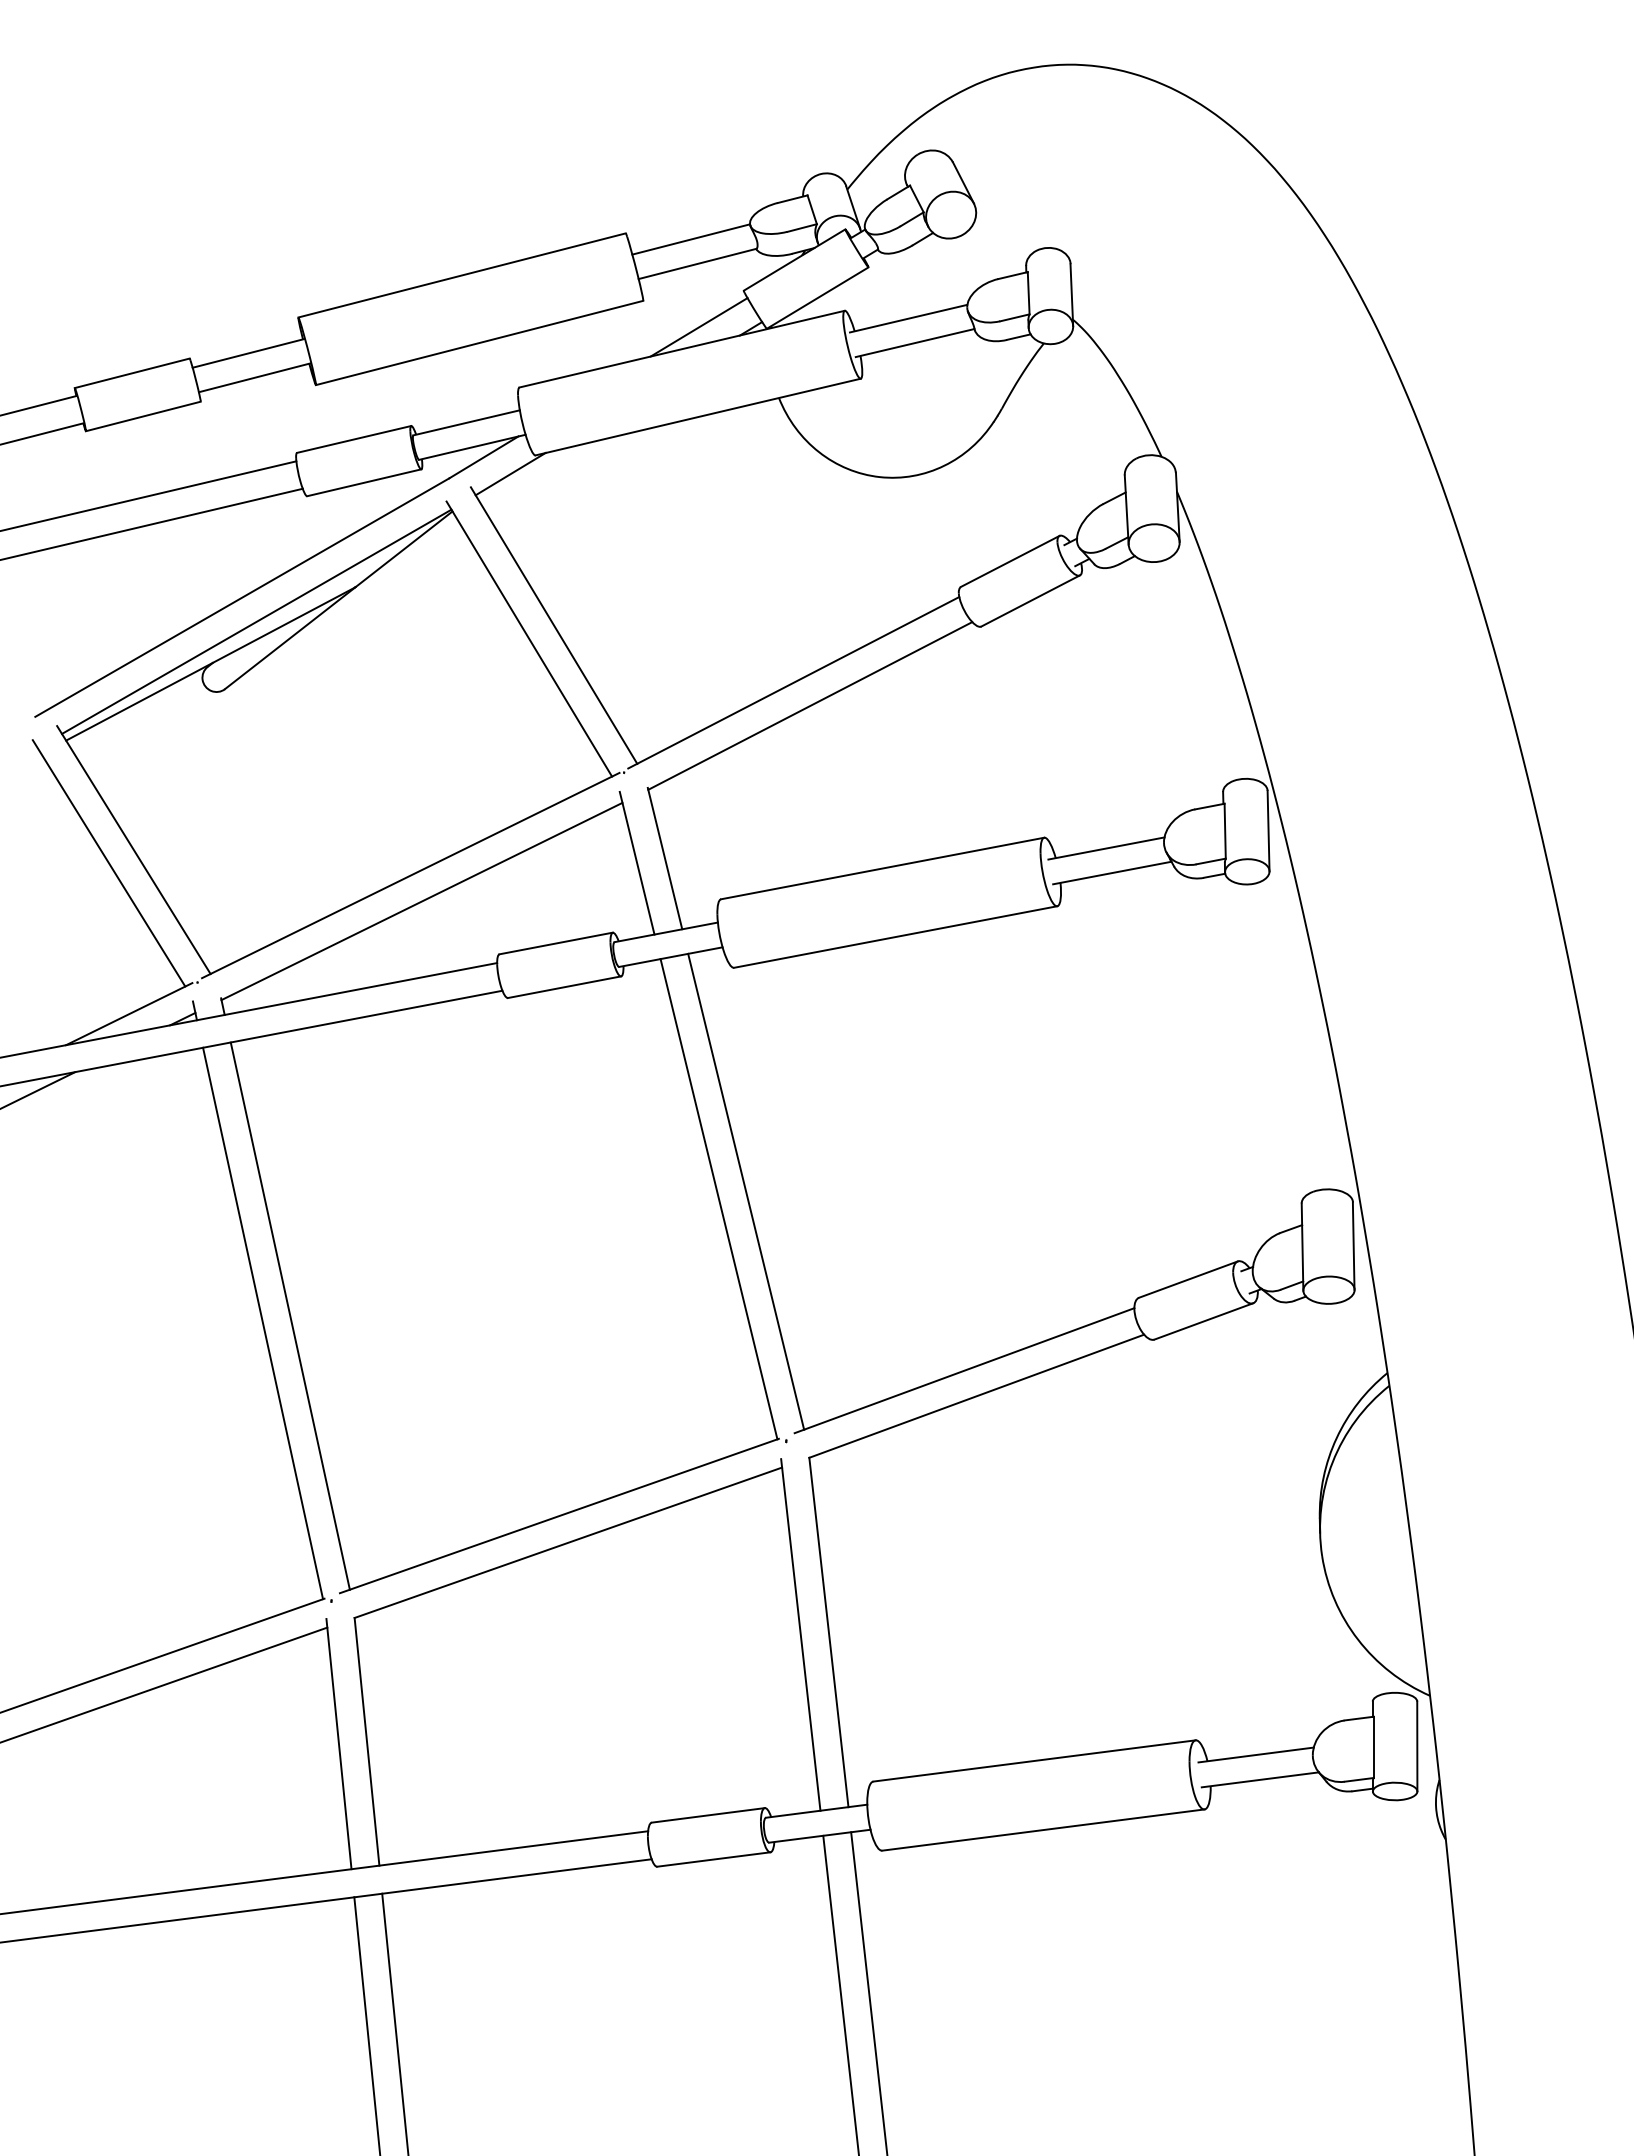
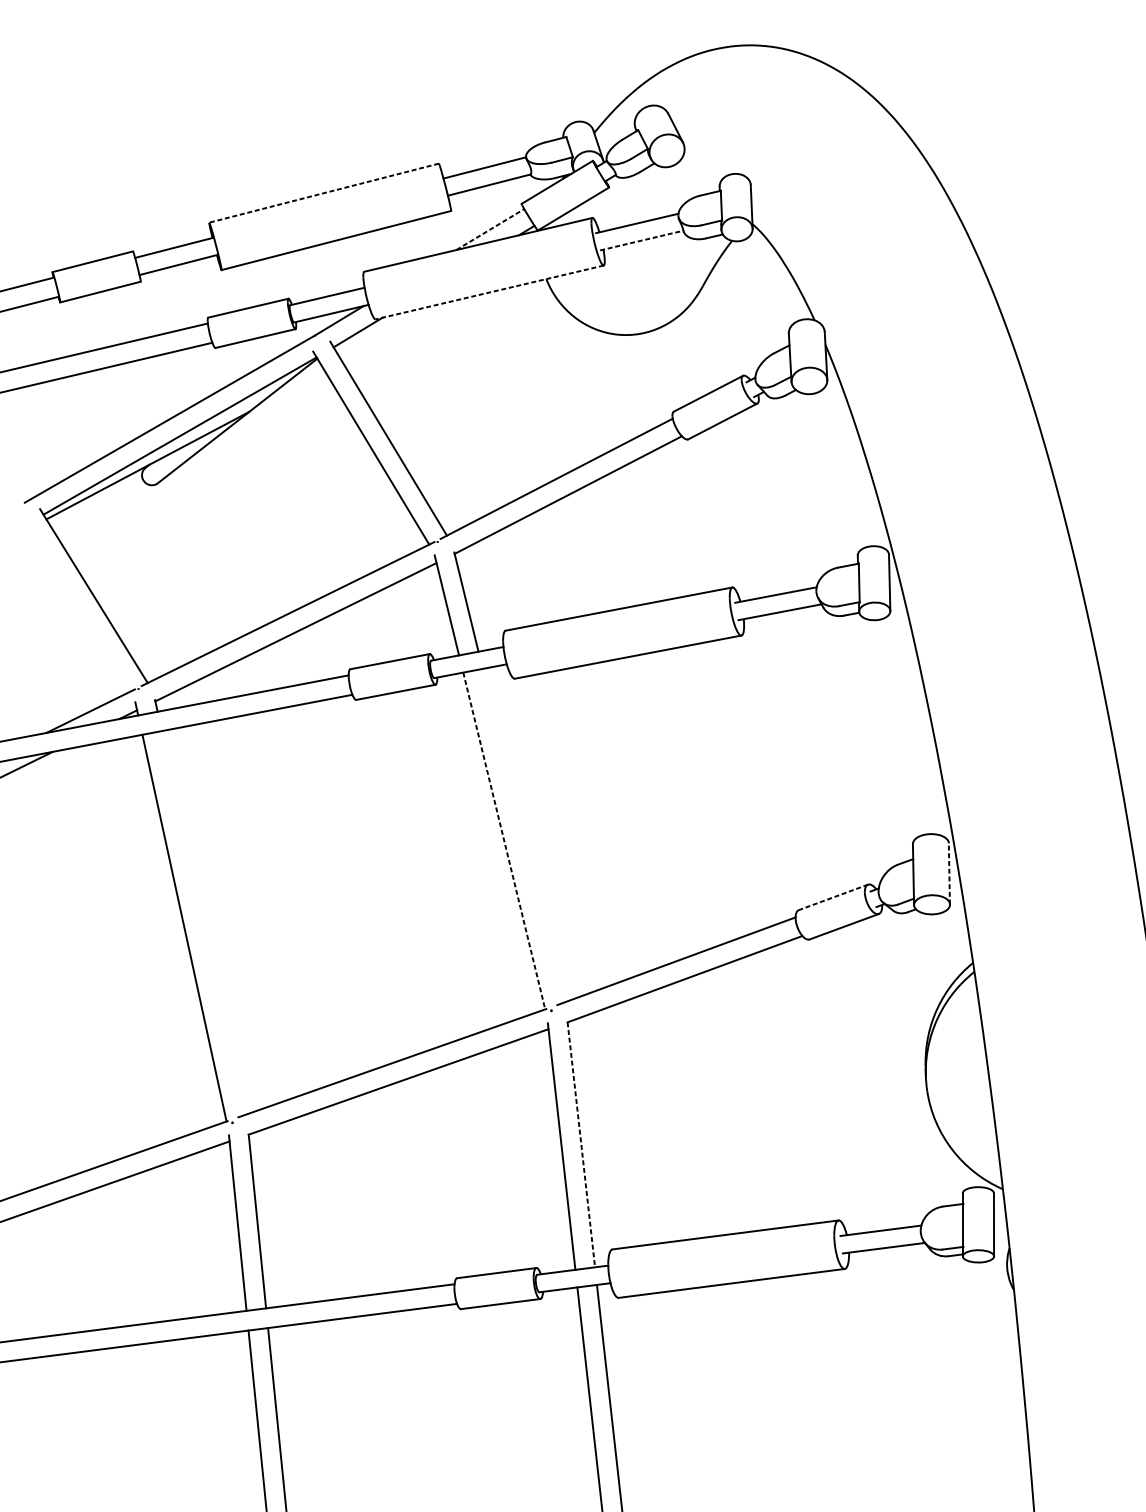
line: (462, 275) -> (324, 193), solid -> dashed
line: (699, 327) -> (490, 229), solid -> dashed
line: (915, 343) -> (642, 240), solid -> dashed
line: (697, 417) -> (489, 292), solid -> dashed
line: (108, 863) -> (76, 605), removed
line: (746, 1191) -> (523, 835), removed
line: (719, 1199) -> (504, 841), solid -> dashed
line: (1353, 1246) -> (949, 874), solid -> dashed
line: (1188, 1279) -> (833, 897), solid -> dashed
line: (289, 1315) -> (203, 922), removed
line: (828, 1632) -> (581, 1144), solid -> dashed

